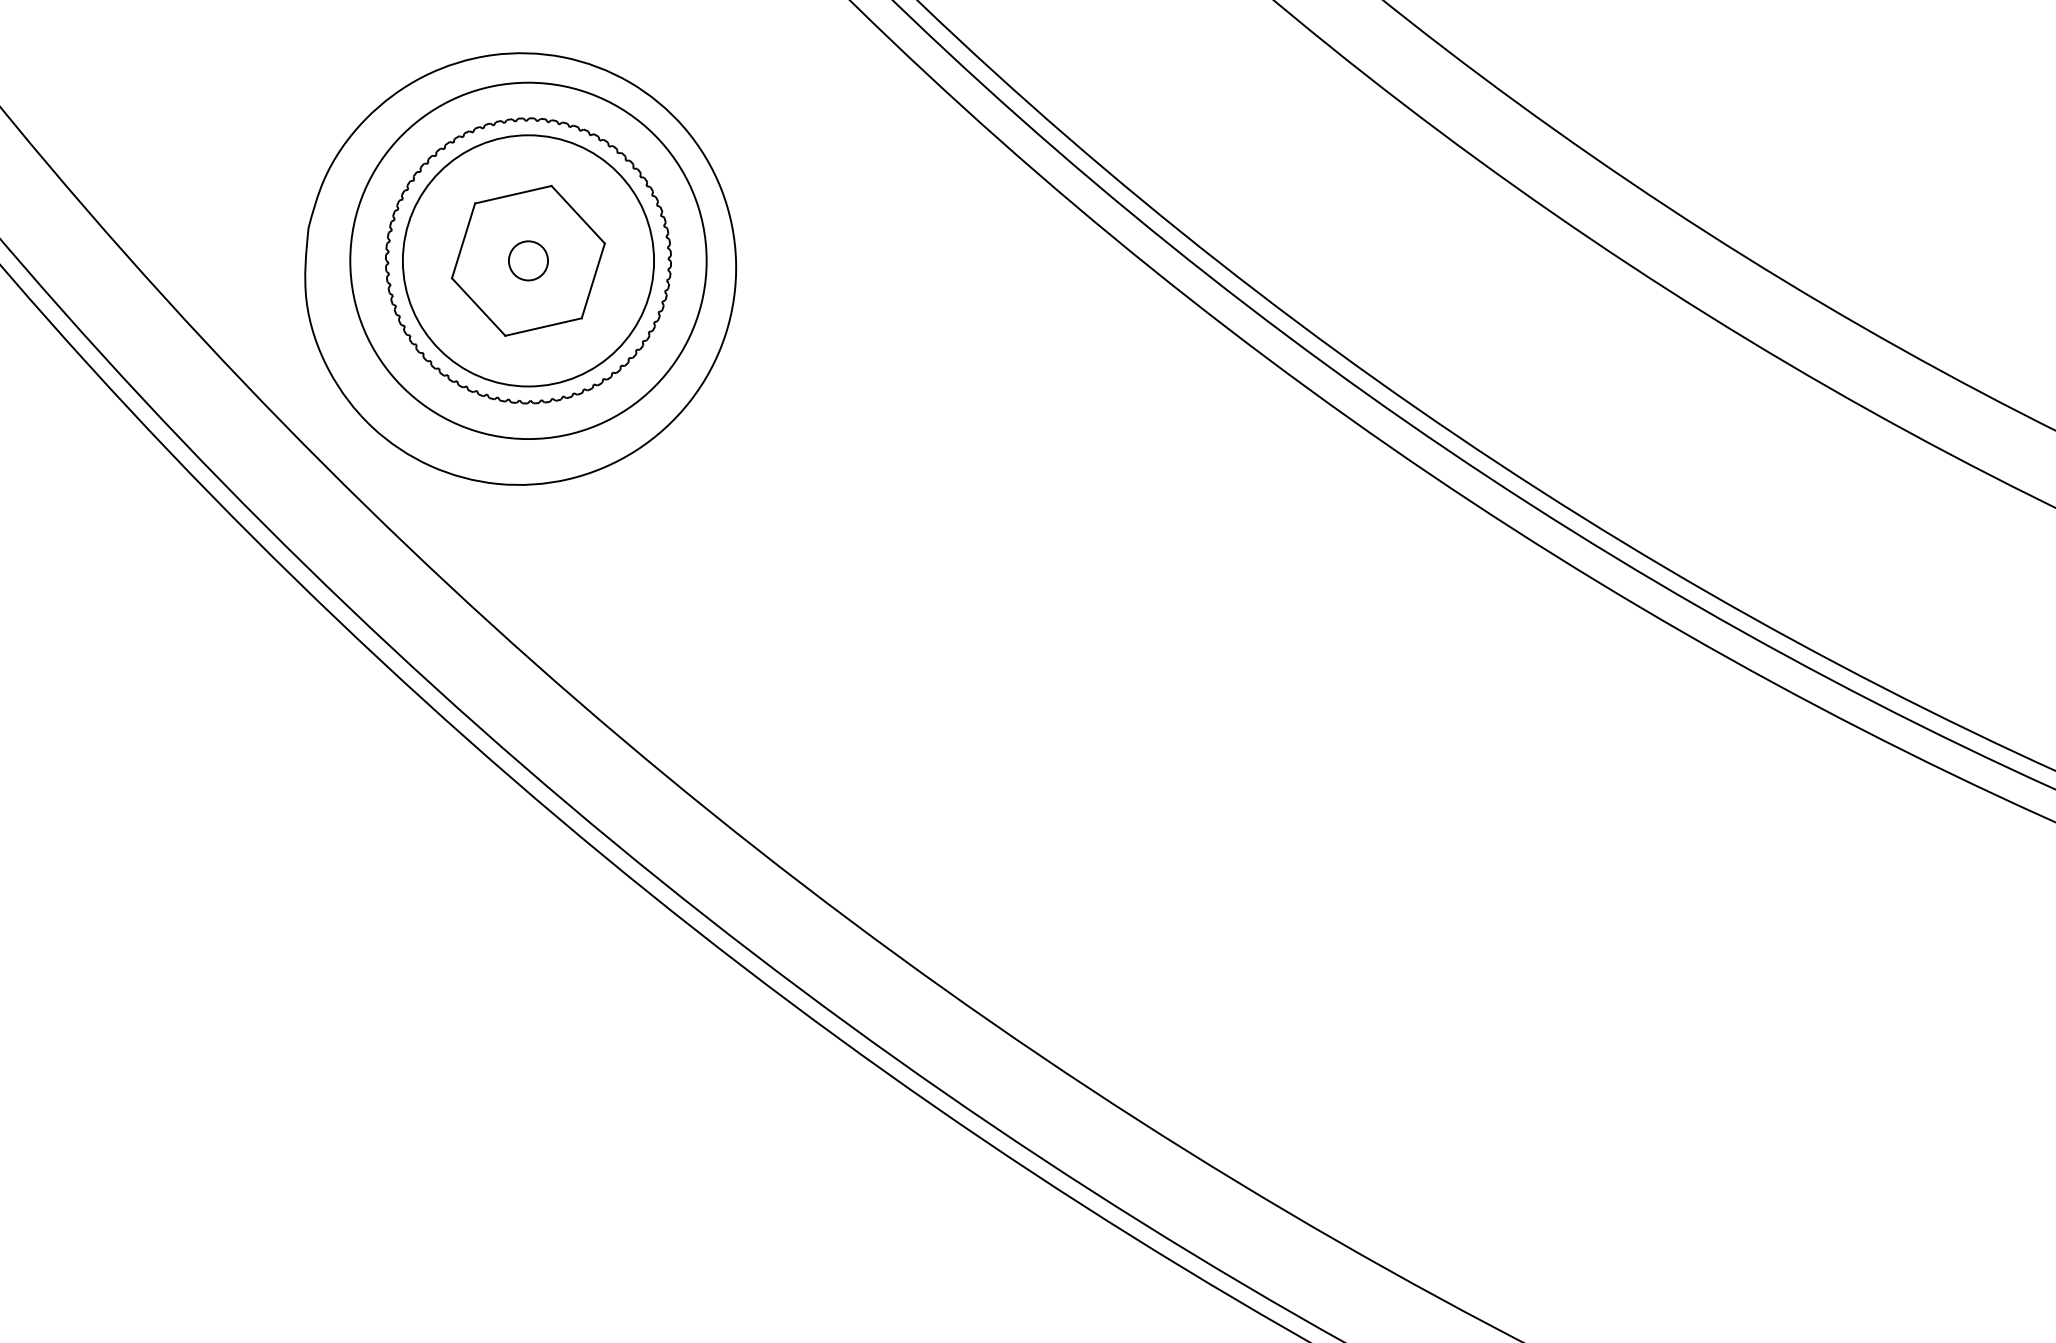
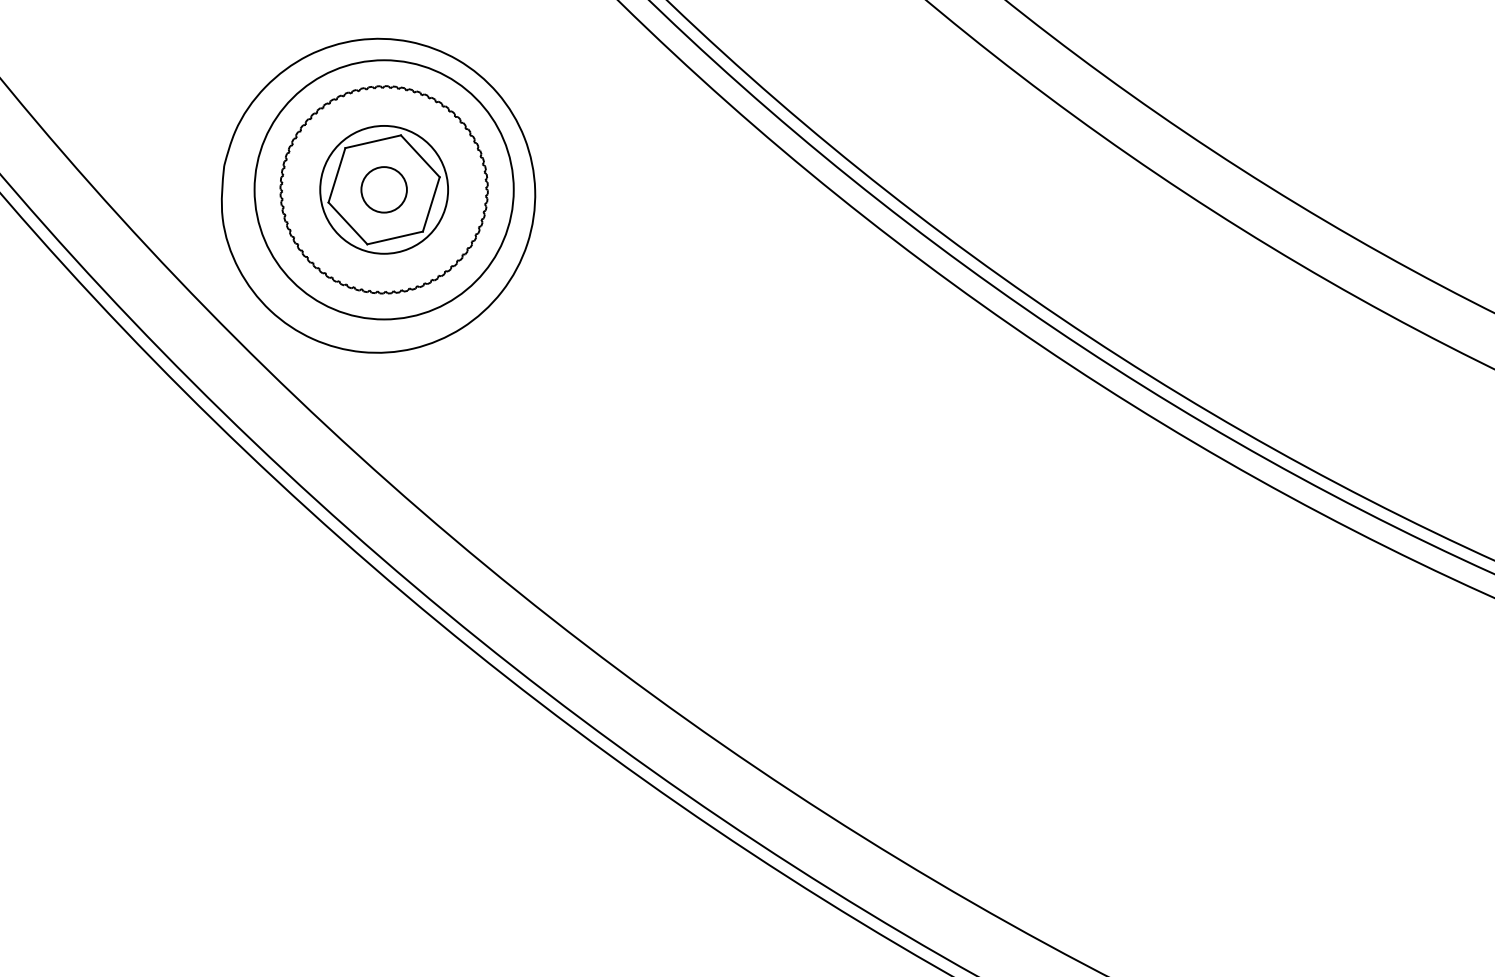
circle: (527, 260) -> (383, 189), size x0.7
circle: (527, 260) -> (383, 189), size x1.6

